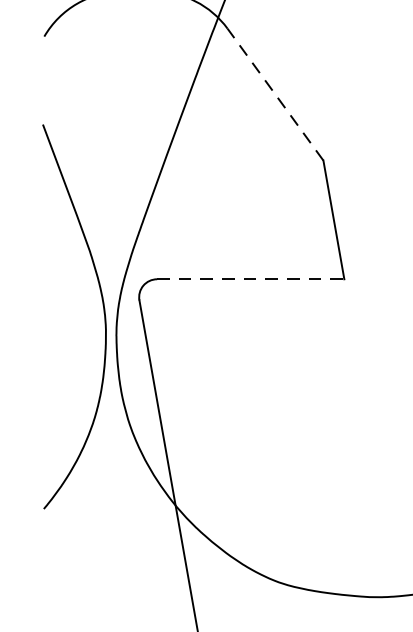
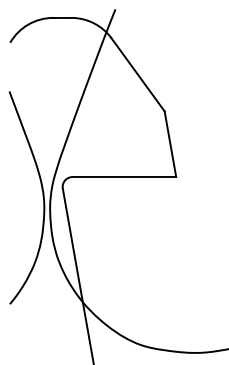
line: (274, 93) -> (137, 74), dashed -> solid
line: (250, 280) -> (124, 177), dashed -> solid

